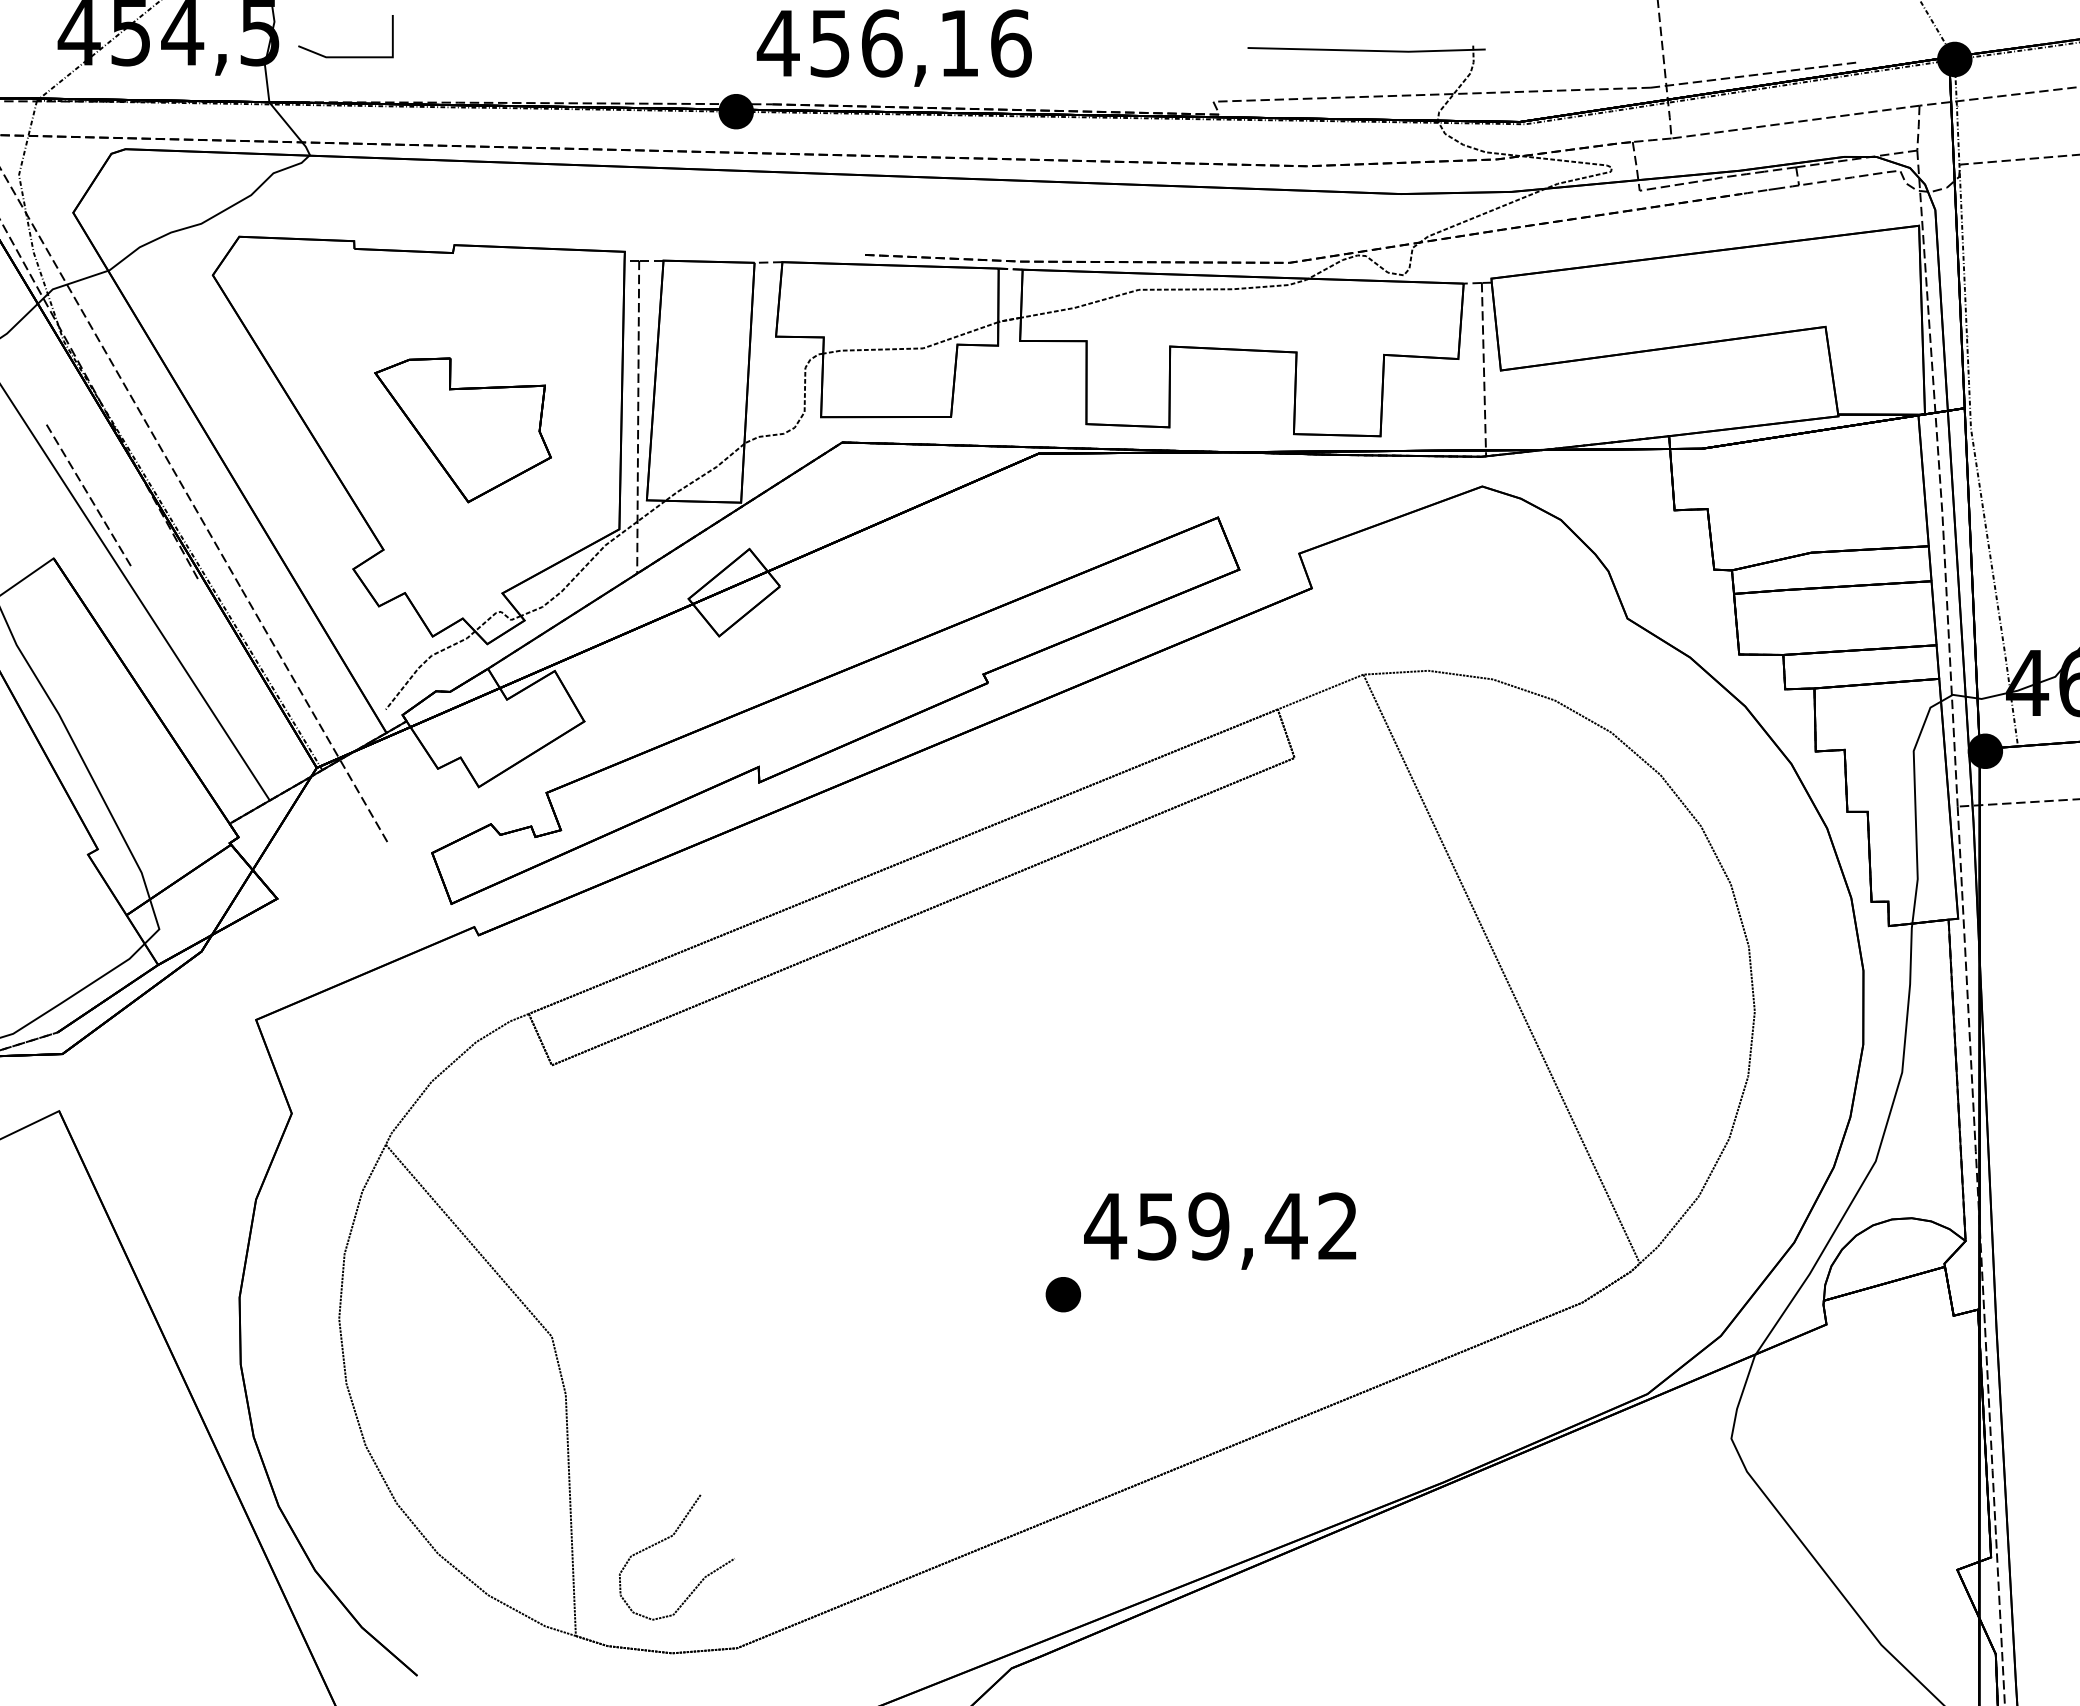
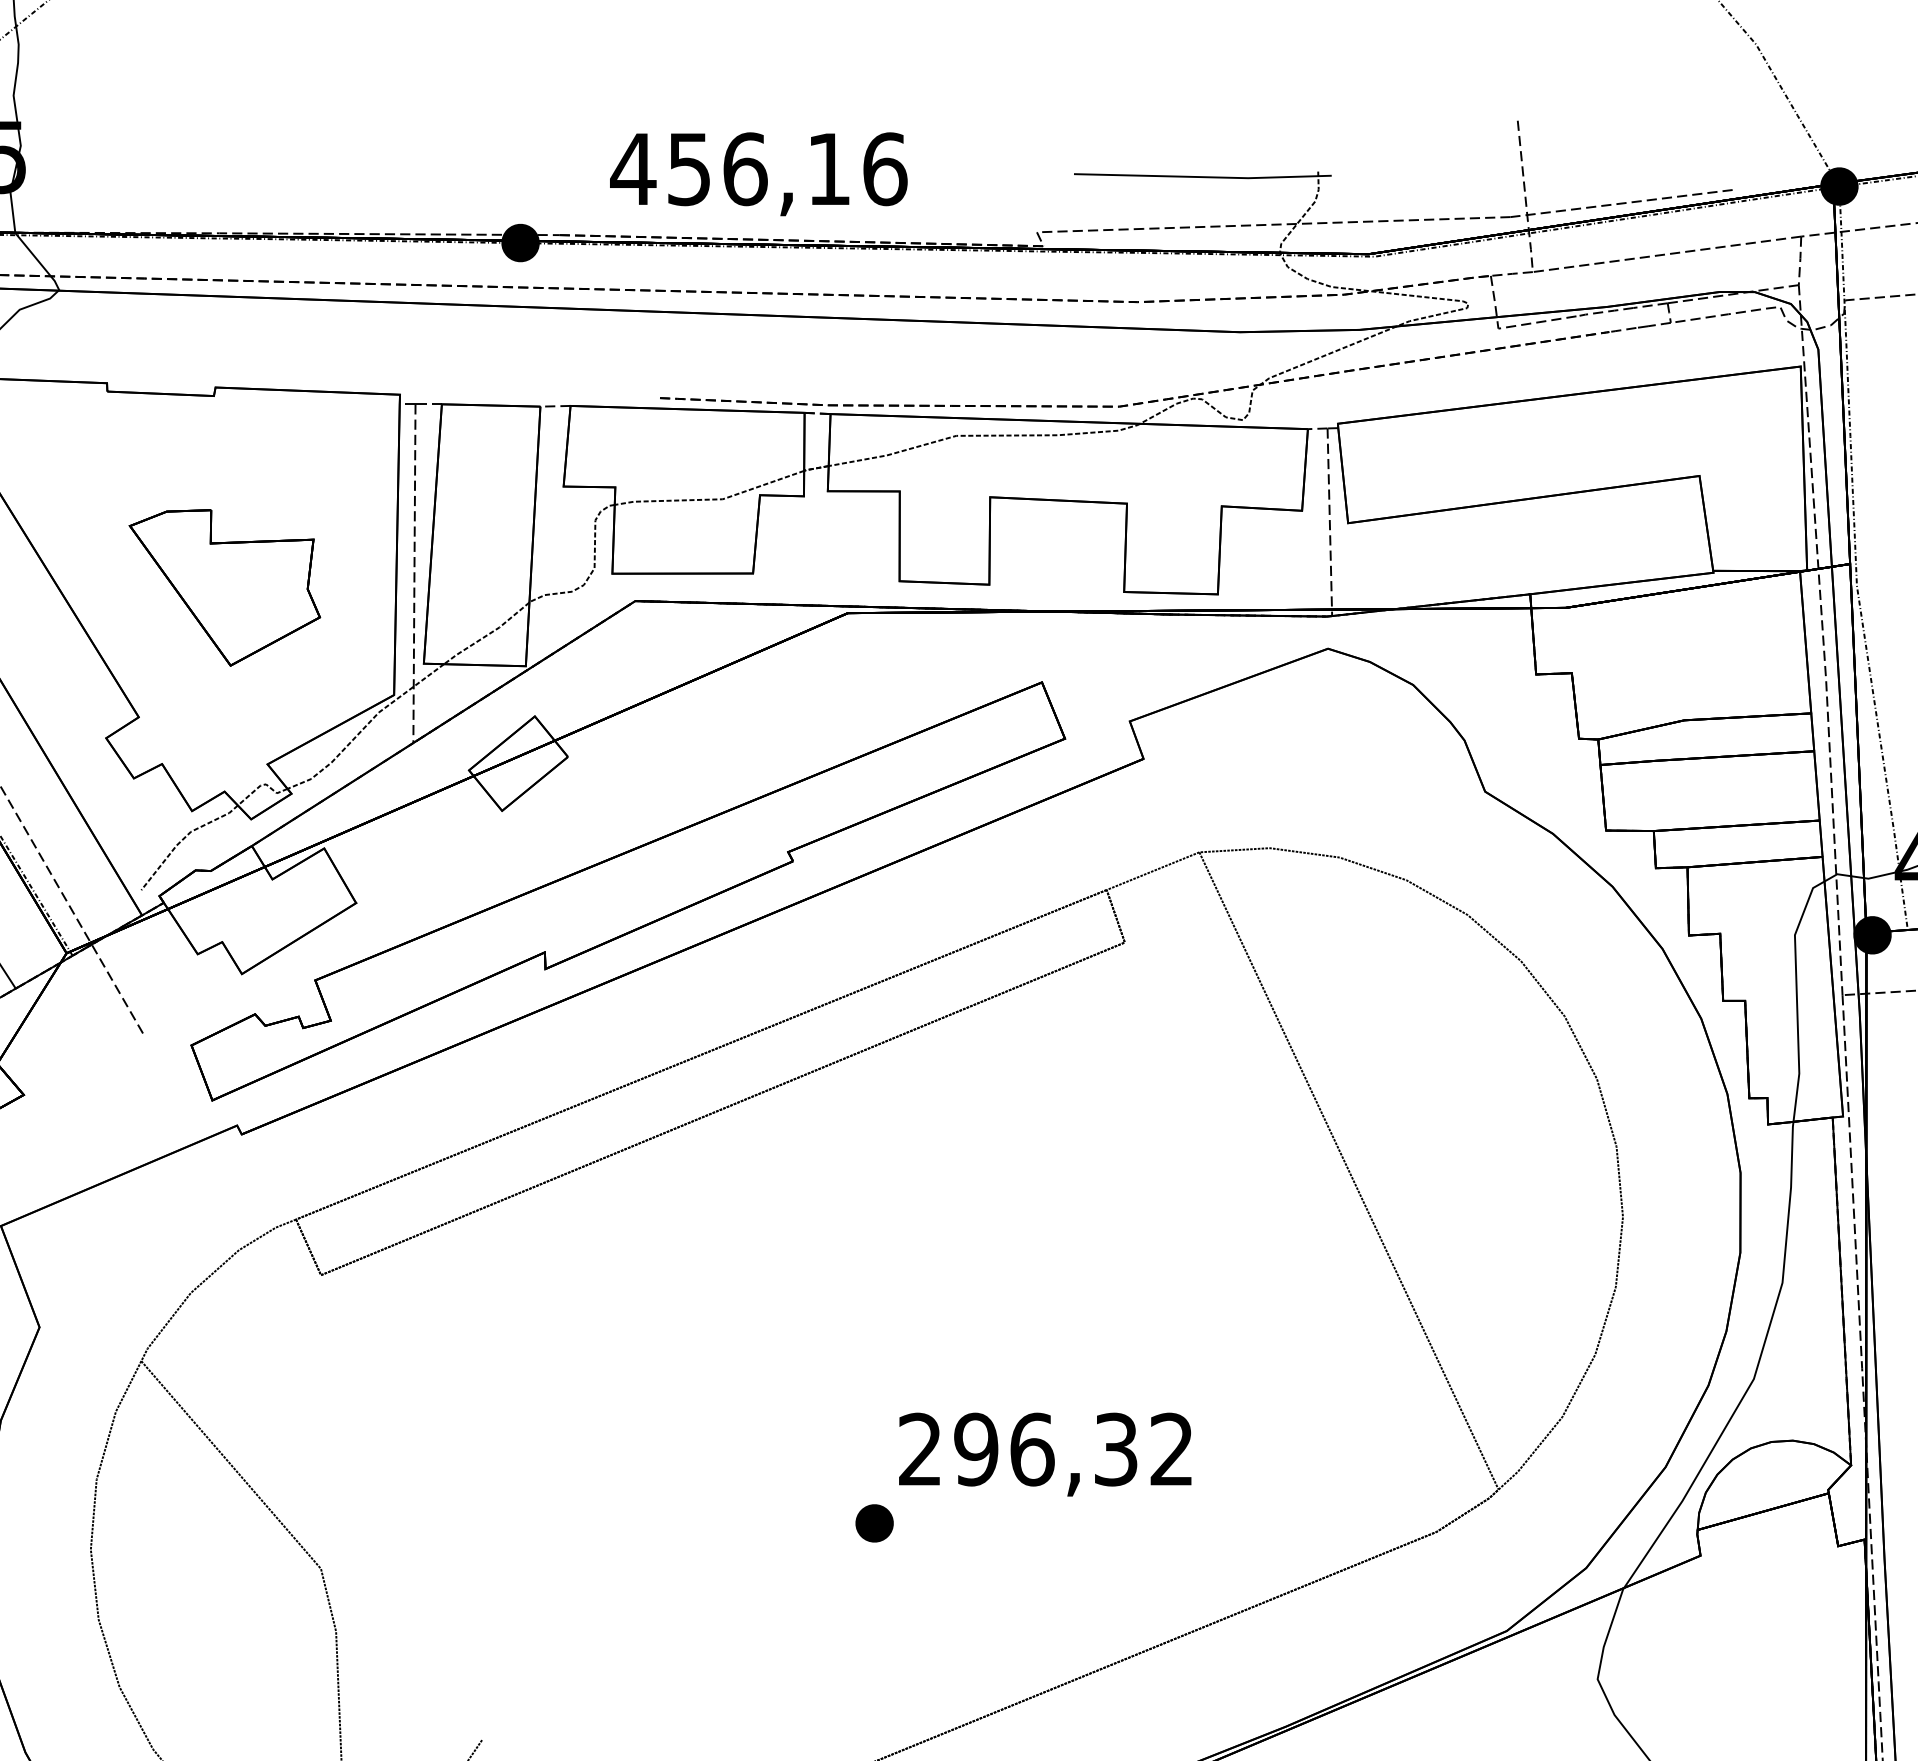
text: (893, 47) -> (757, 173), moved
line: (345, 56) -> (97, 183), removed
text: (1195, 1226) -> (1017, 1449), 459,42 -> 296,32

